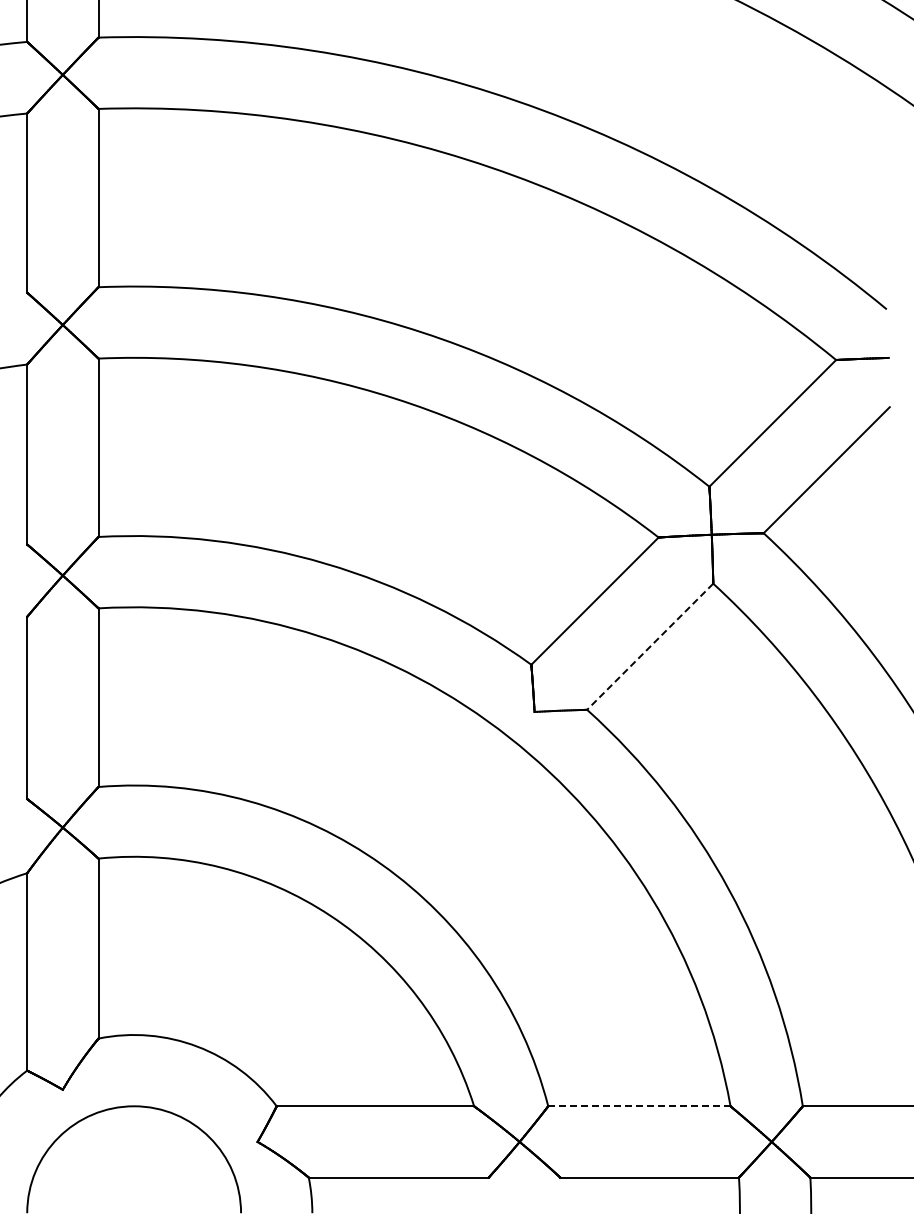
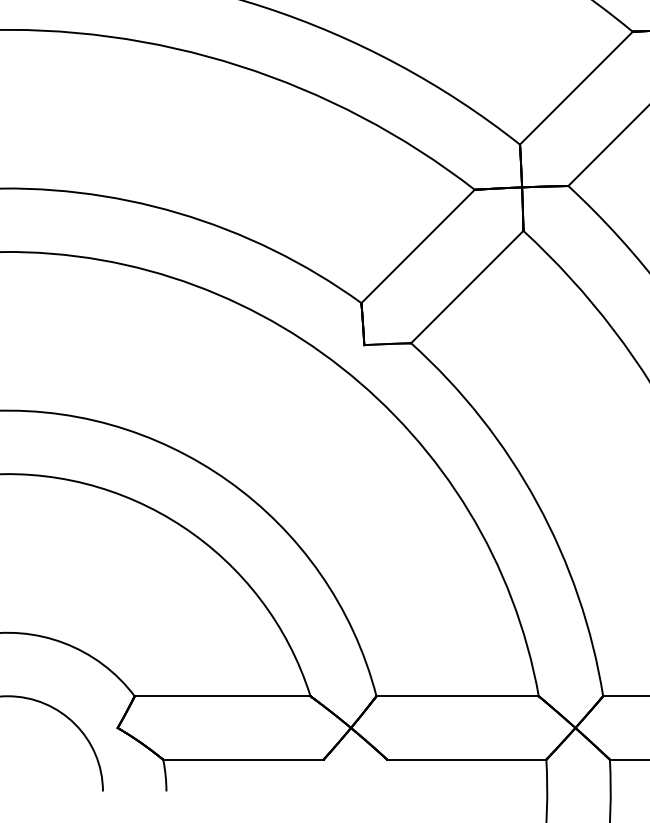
line: (649, 647) -> (466, 287), dashed -> solid
line: (639, 1106) -> (457, 696), dashed -> solid

